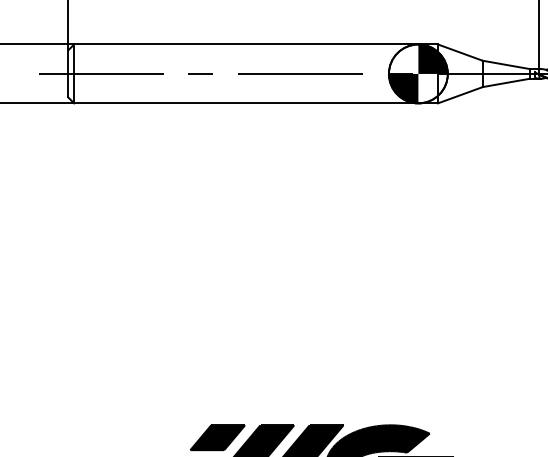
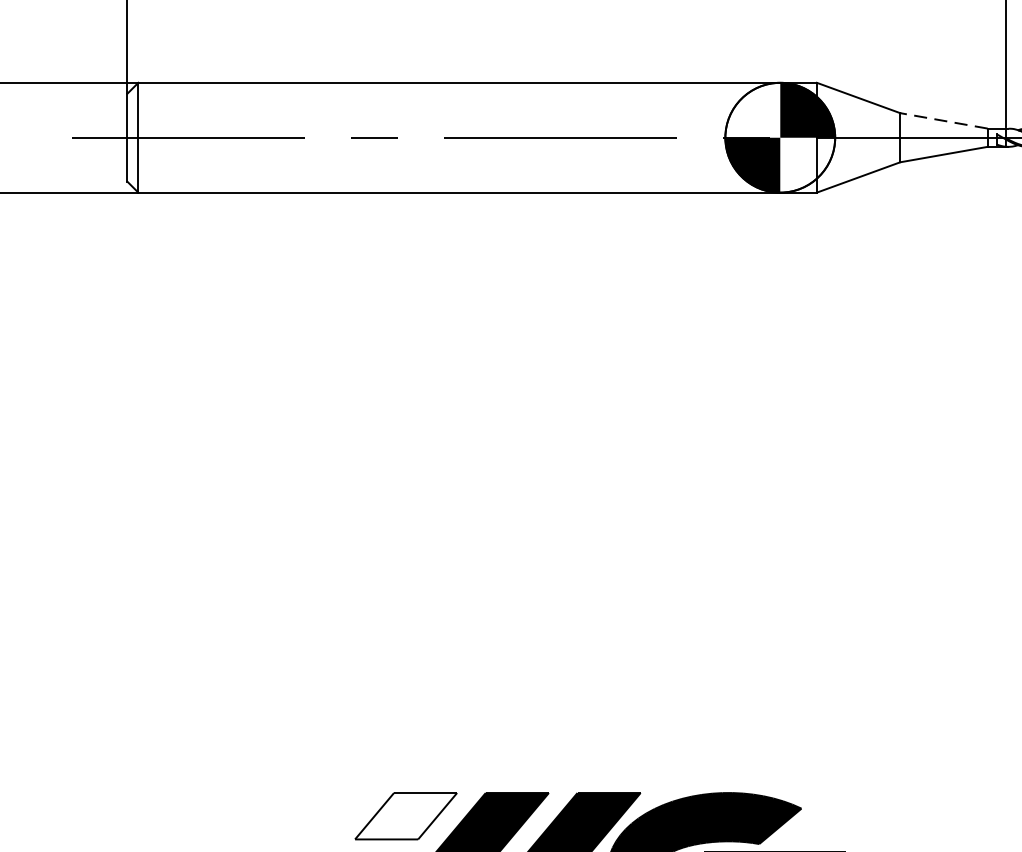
line: (506, 64) -> (944, 120), solid -> dashed
fill: (217, 437) -> (405, 815), removed

